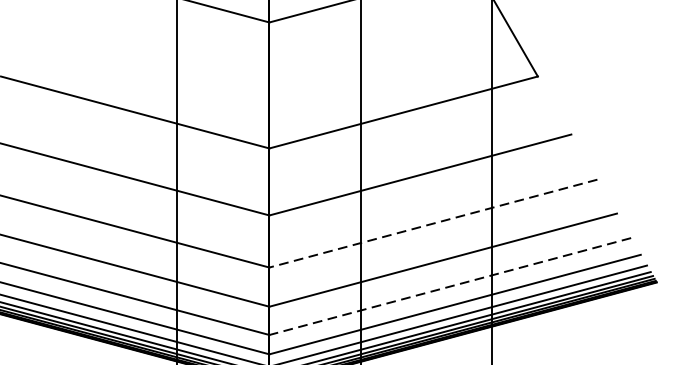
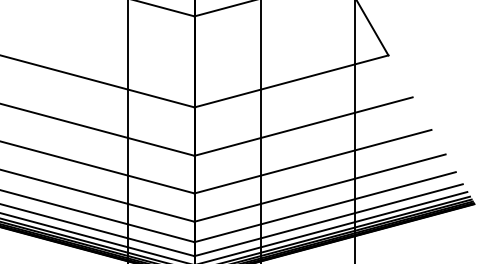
line: (434, 223) -> (313, 161), dashed -> solid
line: (449, 287) -> (324, 207), dashed -> solid

